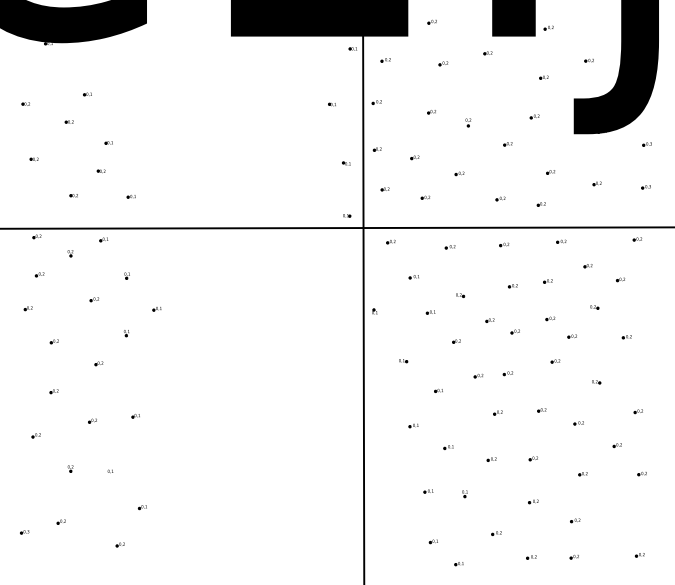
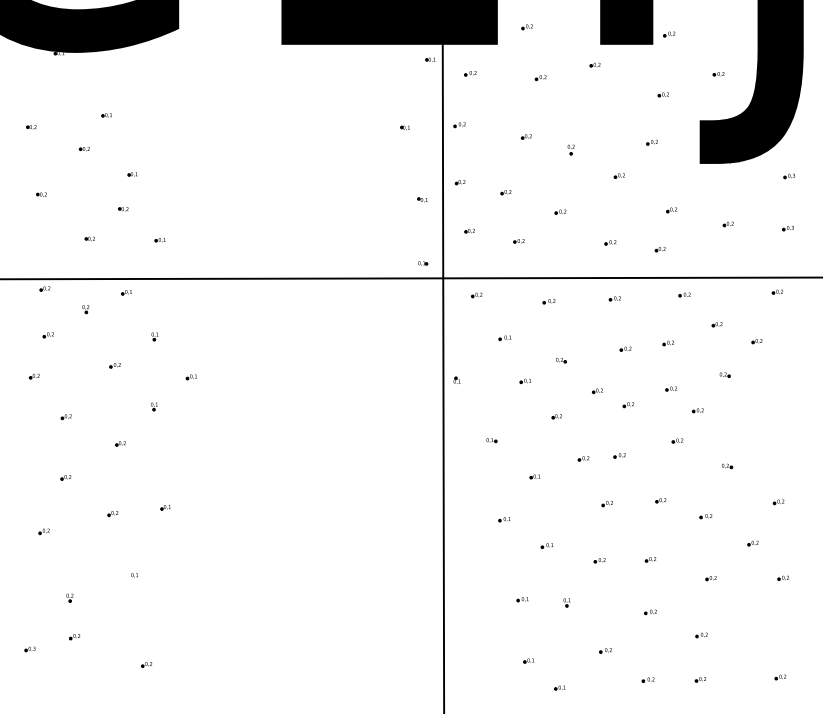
part: (626, 337) -> (764, 411), removed
part: (70, 468) -> (69, 597), moved
part: (142, 507) -> (173, 619), removed

